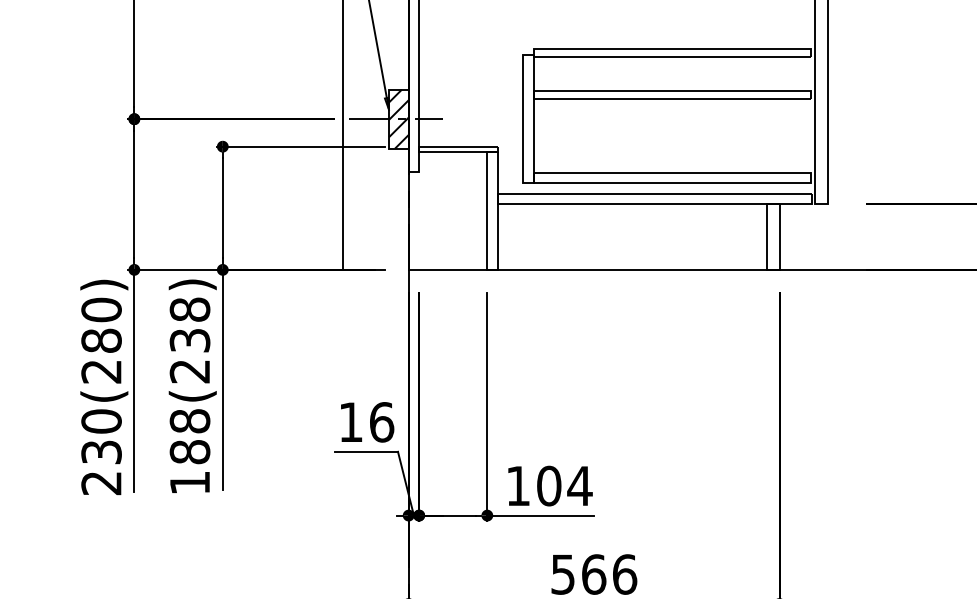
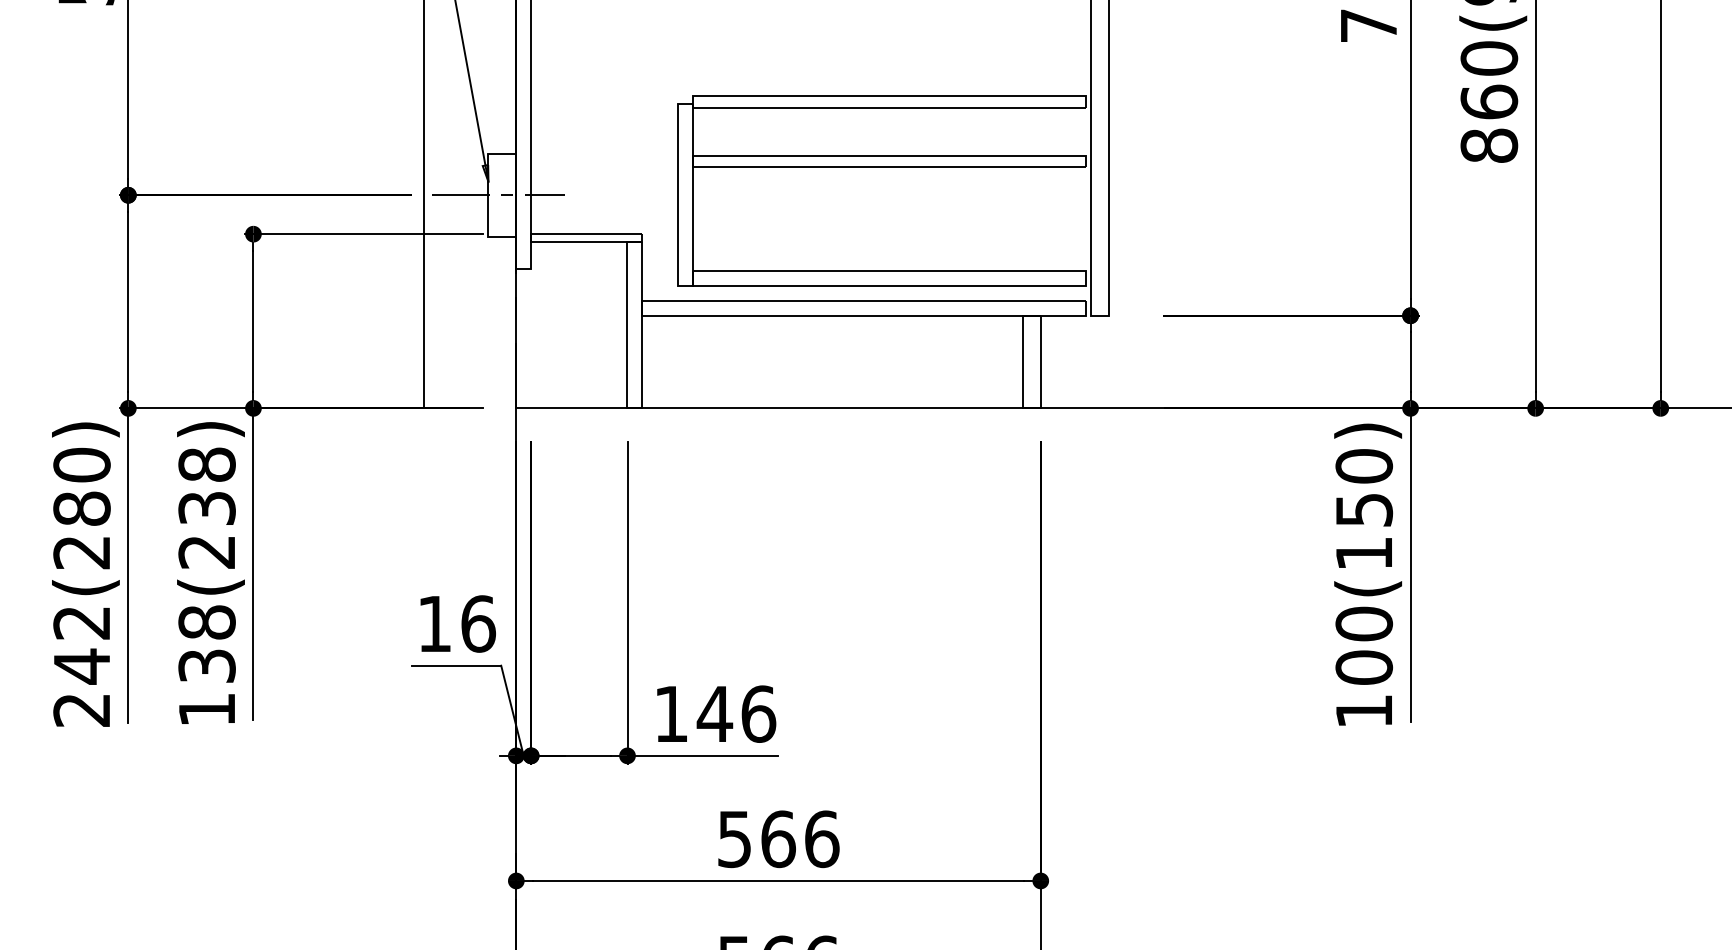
hatch: (398, 118) -> (502, 194), removed
text: (101, 436) -> (81, 644), 230(280) -> 242(280)
text: (189, 452) -> (206, 666), 188(238) -> 138(238)
text: (564, 485) -> (736, 713), 104 -> 146

